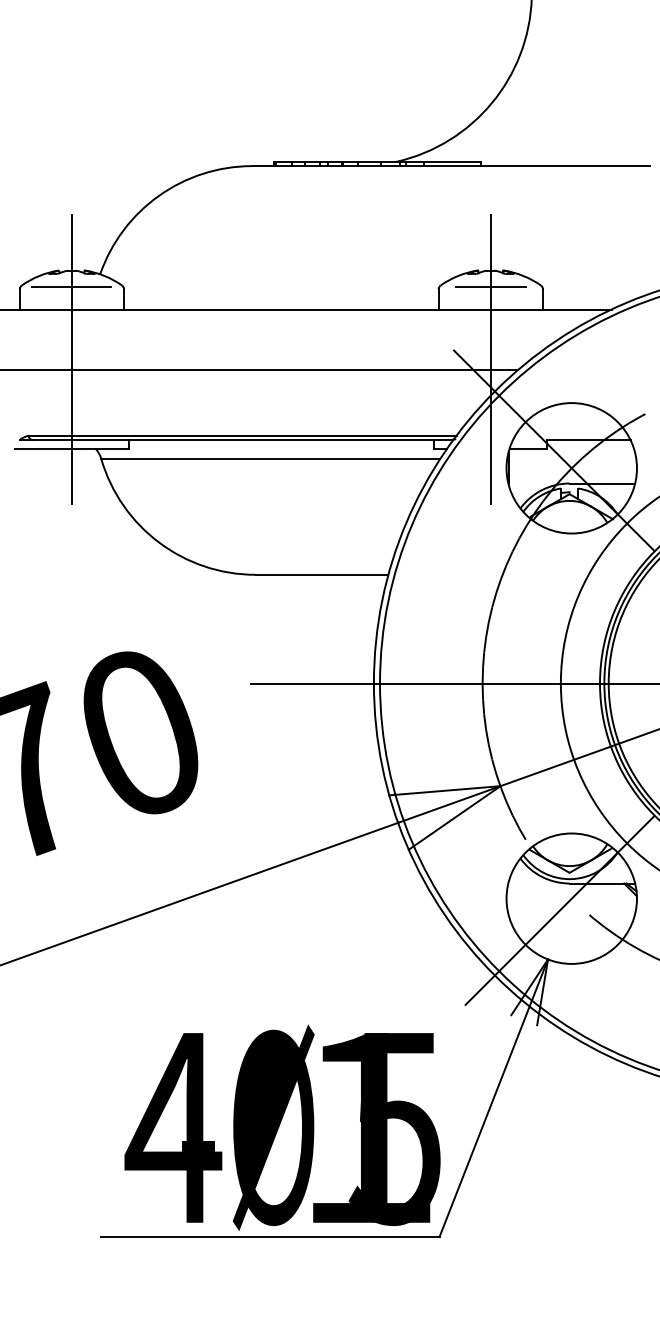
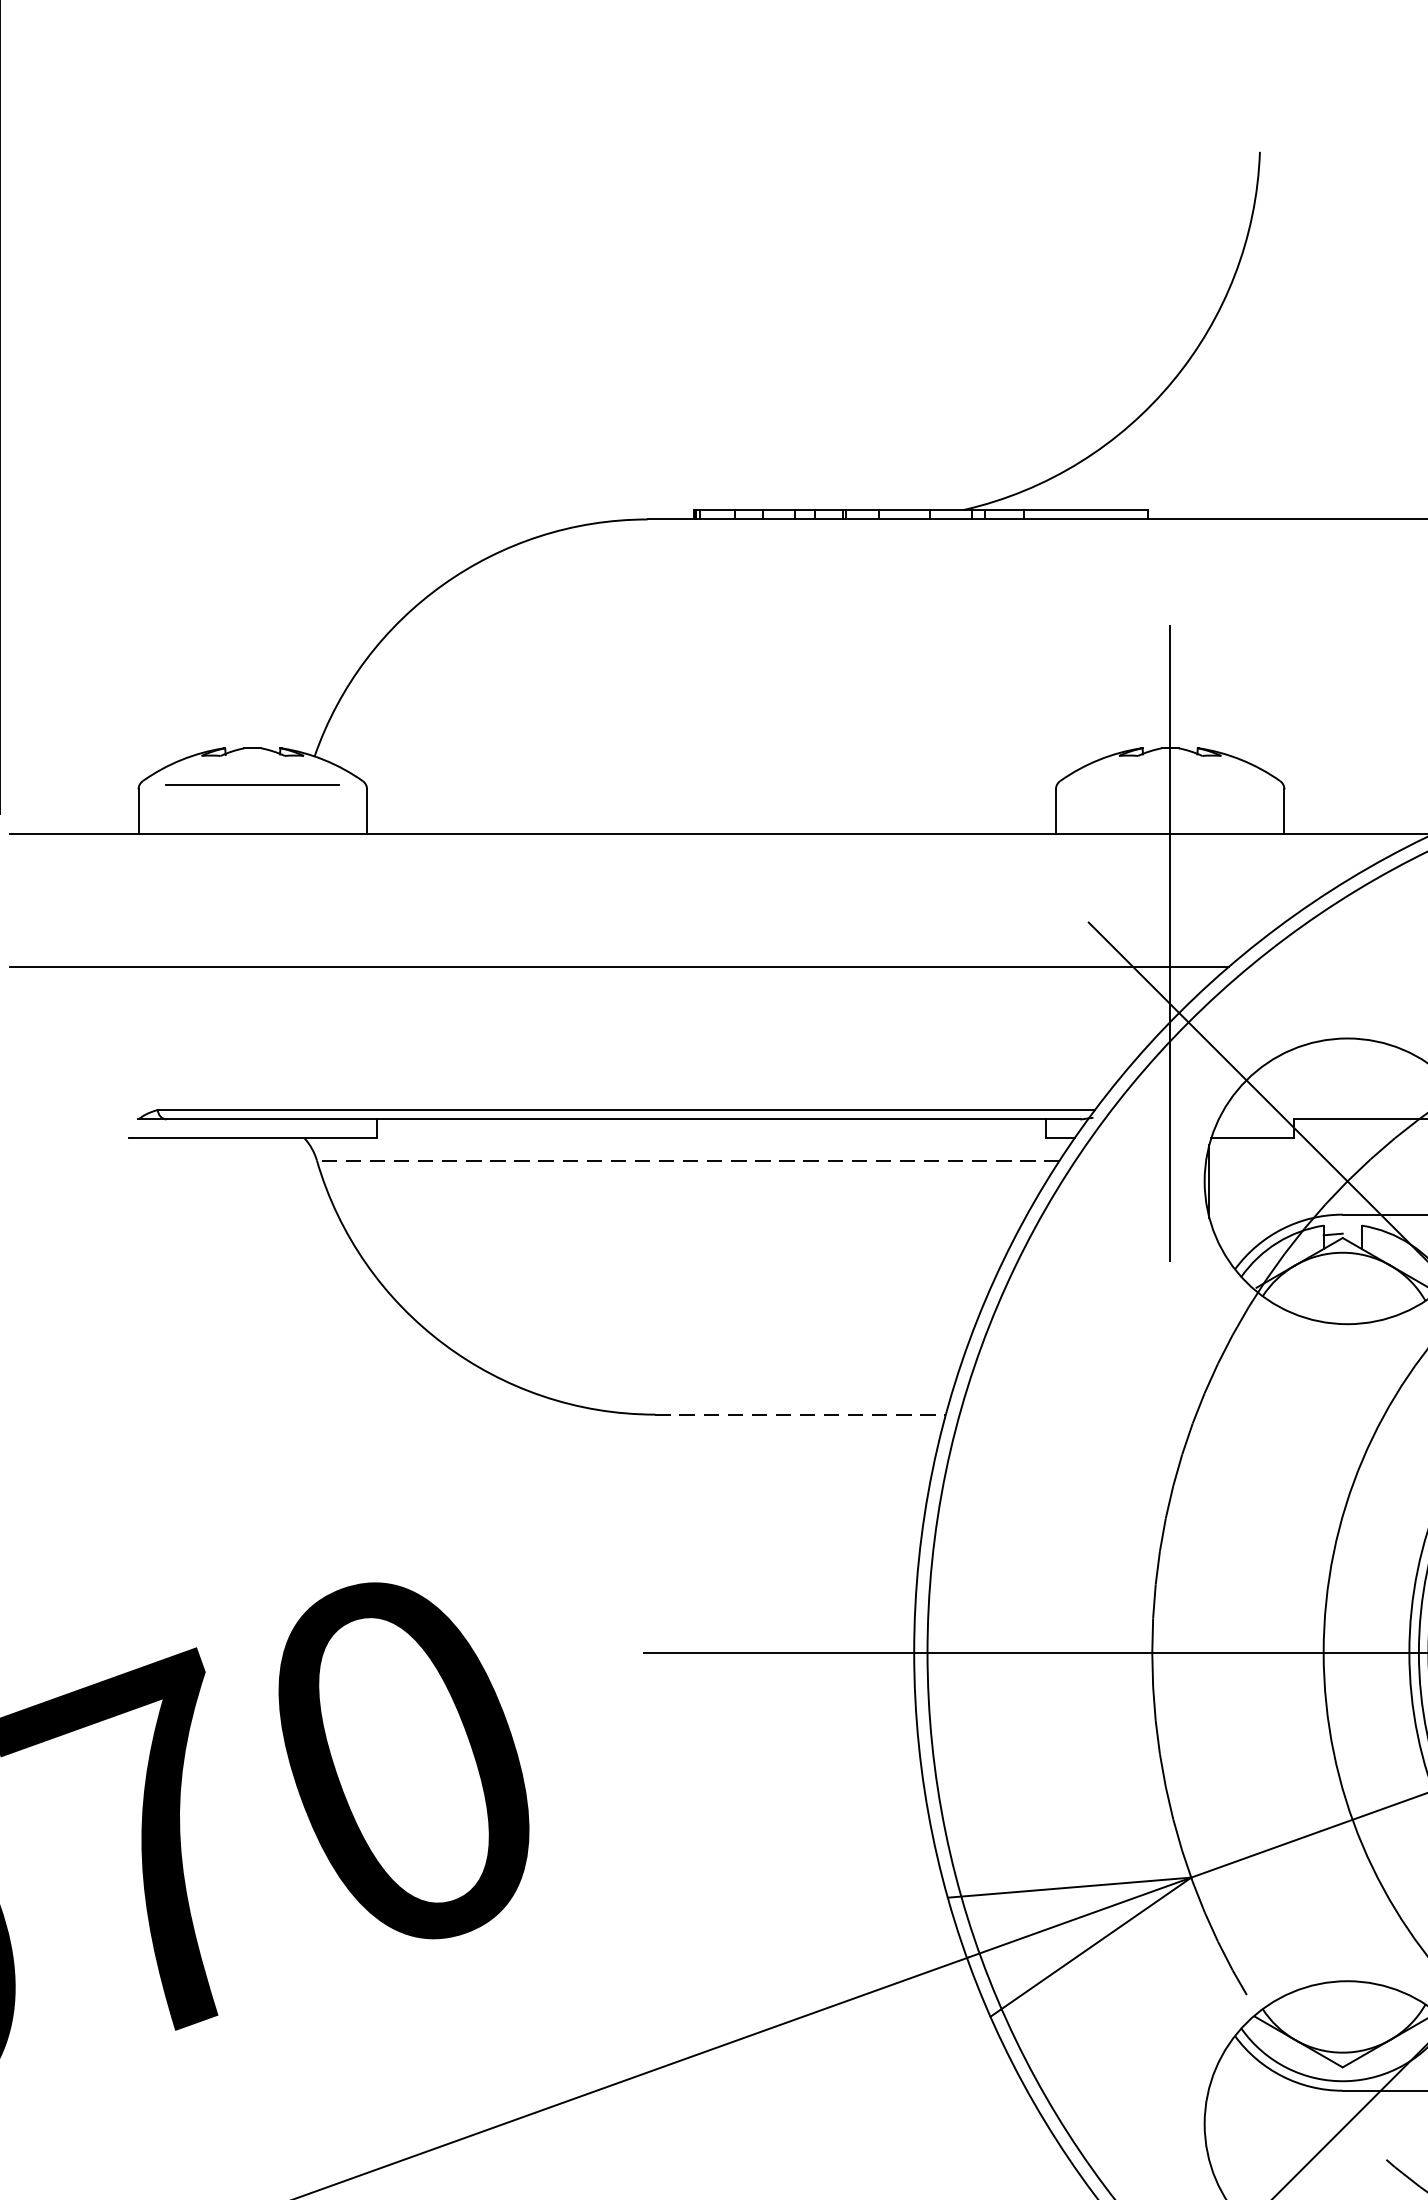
line: (491, 287) -> (1171, 785), removed
line: (71, 359) -> (251, 943), removed
line: (270, 458) -> (687, 1159), solid -> dashed
line: (322, 574) -> (801, 1413), solid -> dashed

